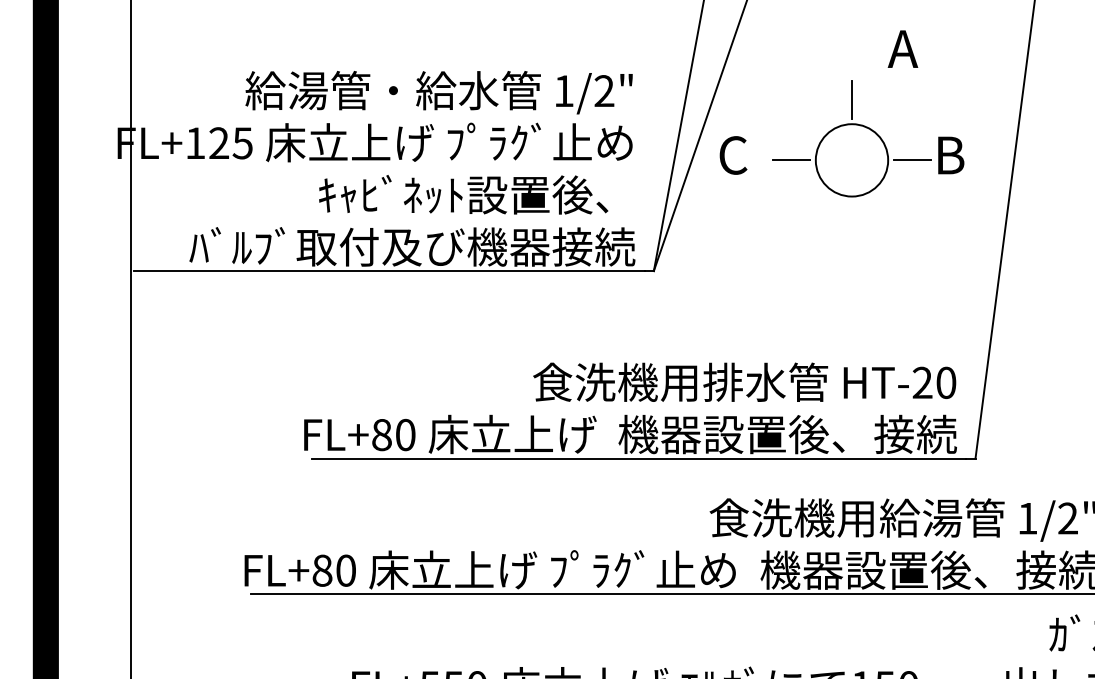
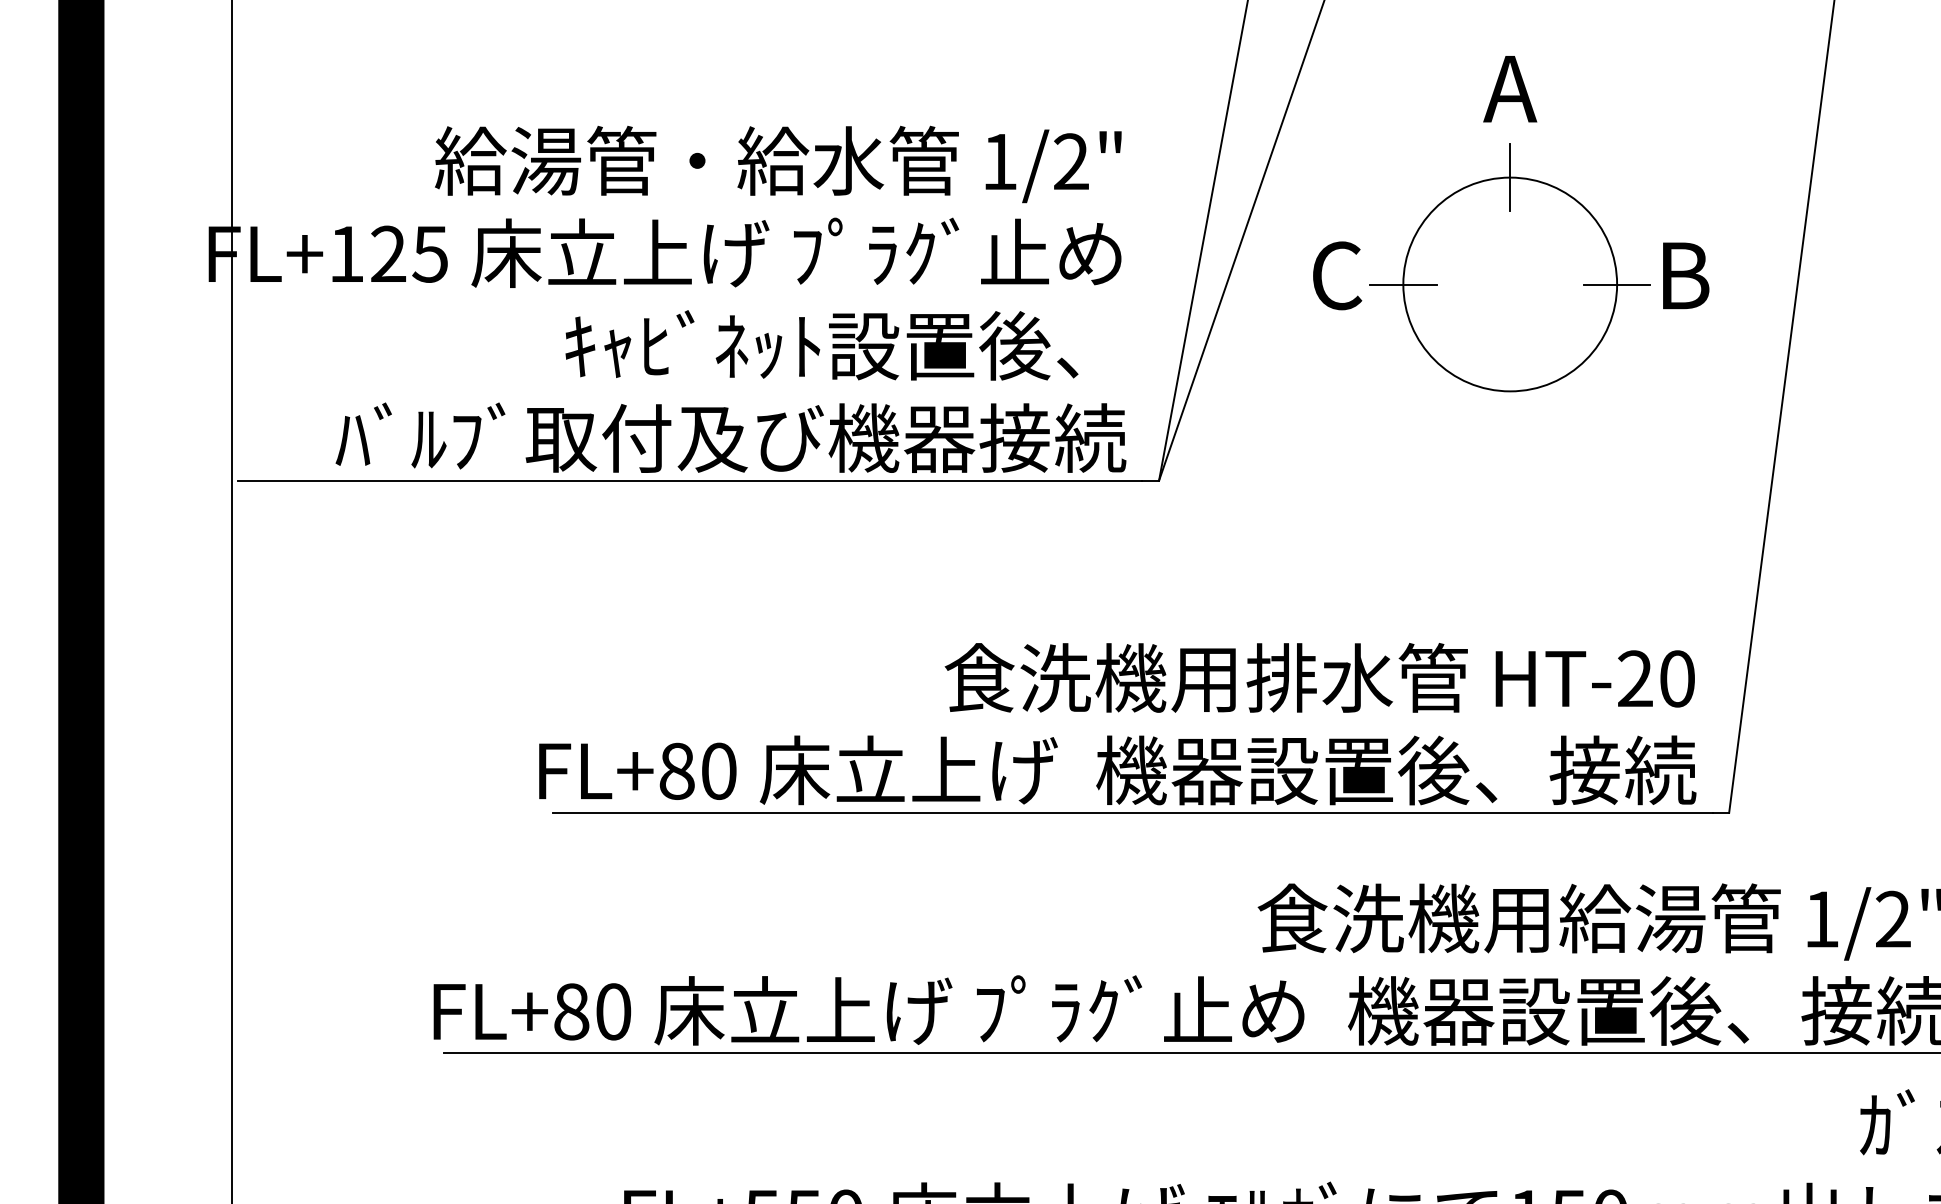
text: (902, 48) -> (1509, 87), moved
text: (733, 155) -> (1337, 275), moved
circle: (851, 160) -> (1509, 284), size x1.67

